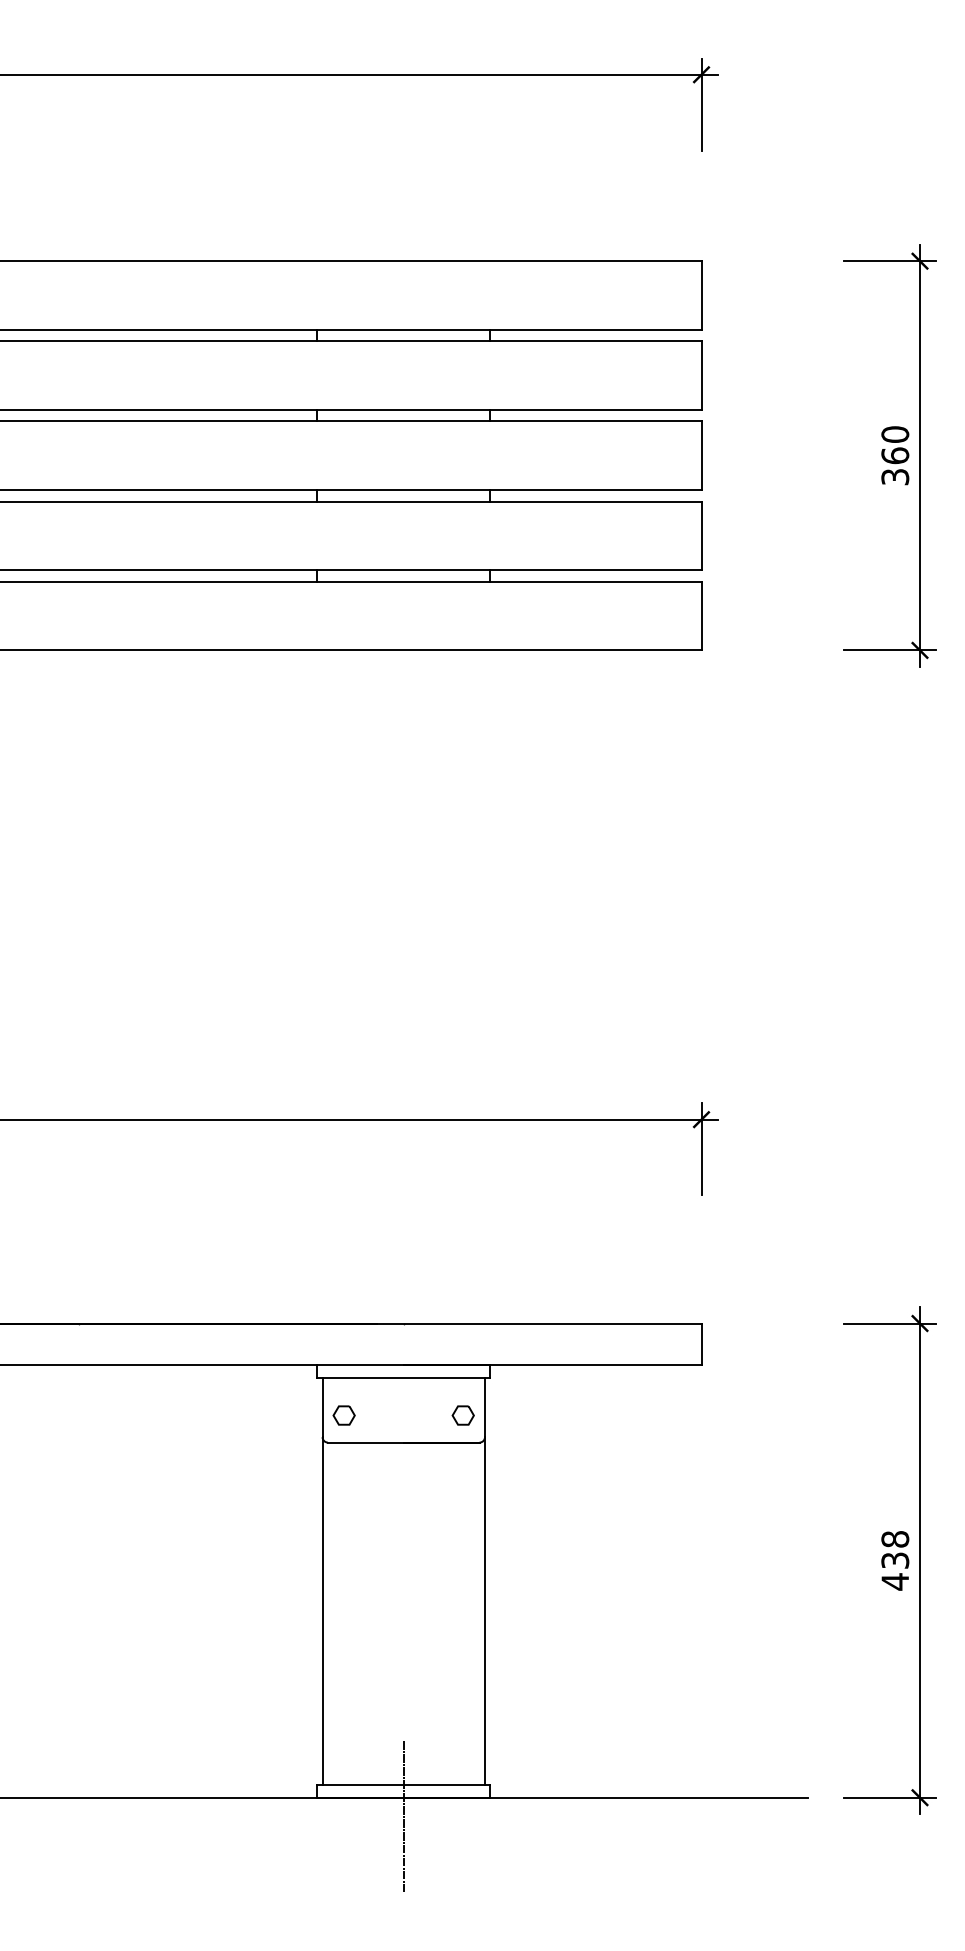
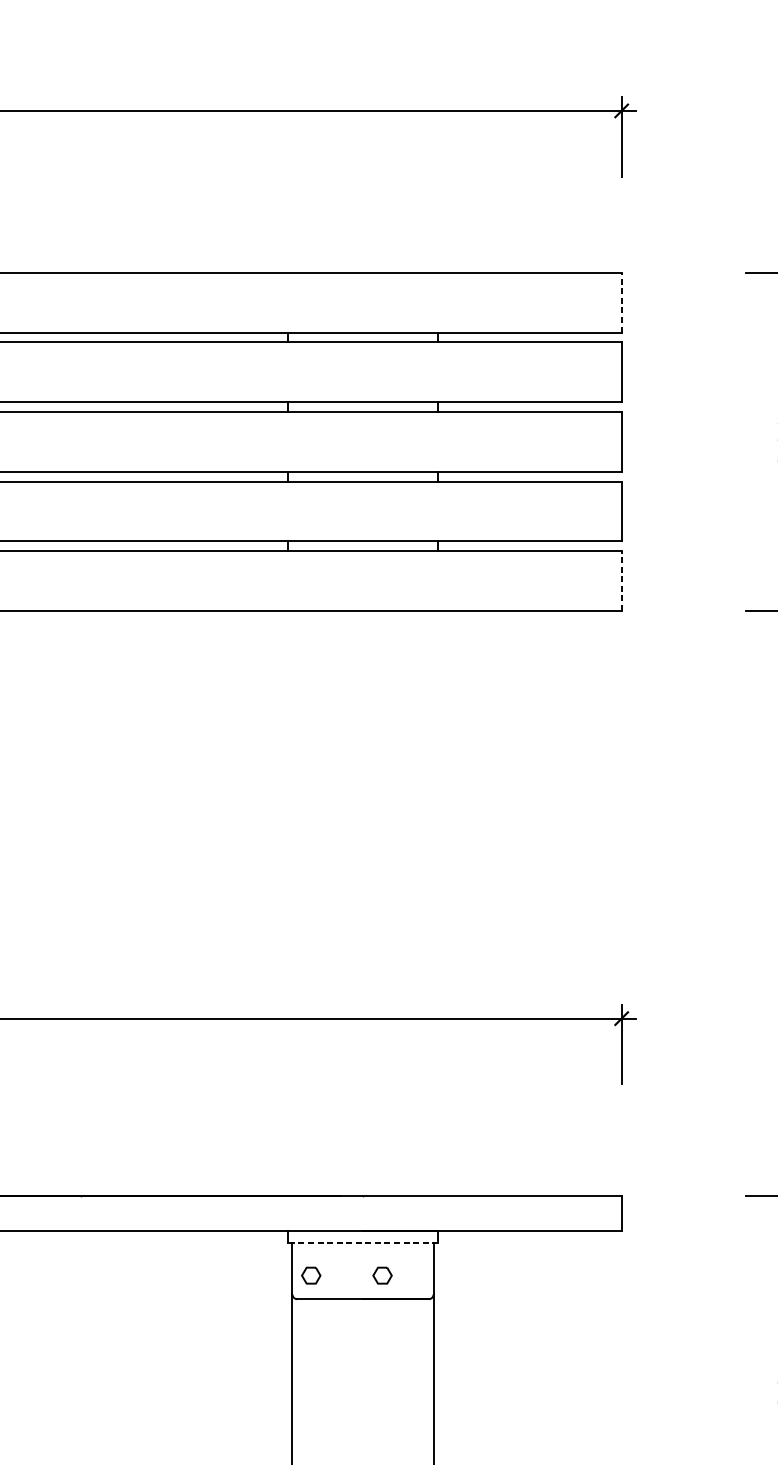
line: (701, 295) -> (621, 302), solid -> dashed
line: (701, 615) -> (621, 580), solid -> dashed
line: (403, 1377) -> (362, 1242), solid -> dashed
part: (462, 1415) -> (381, 1275), moved

